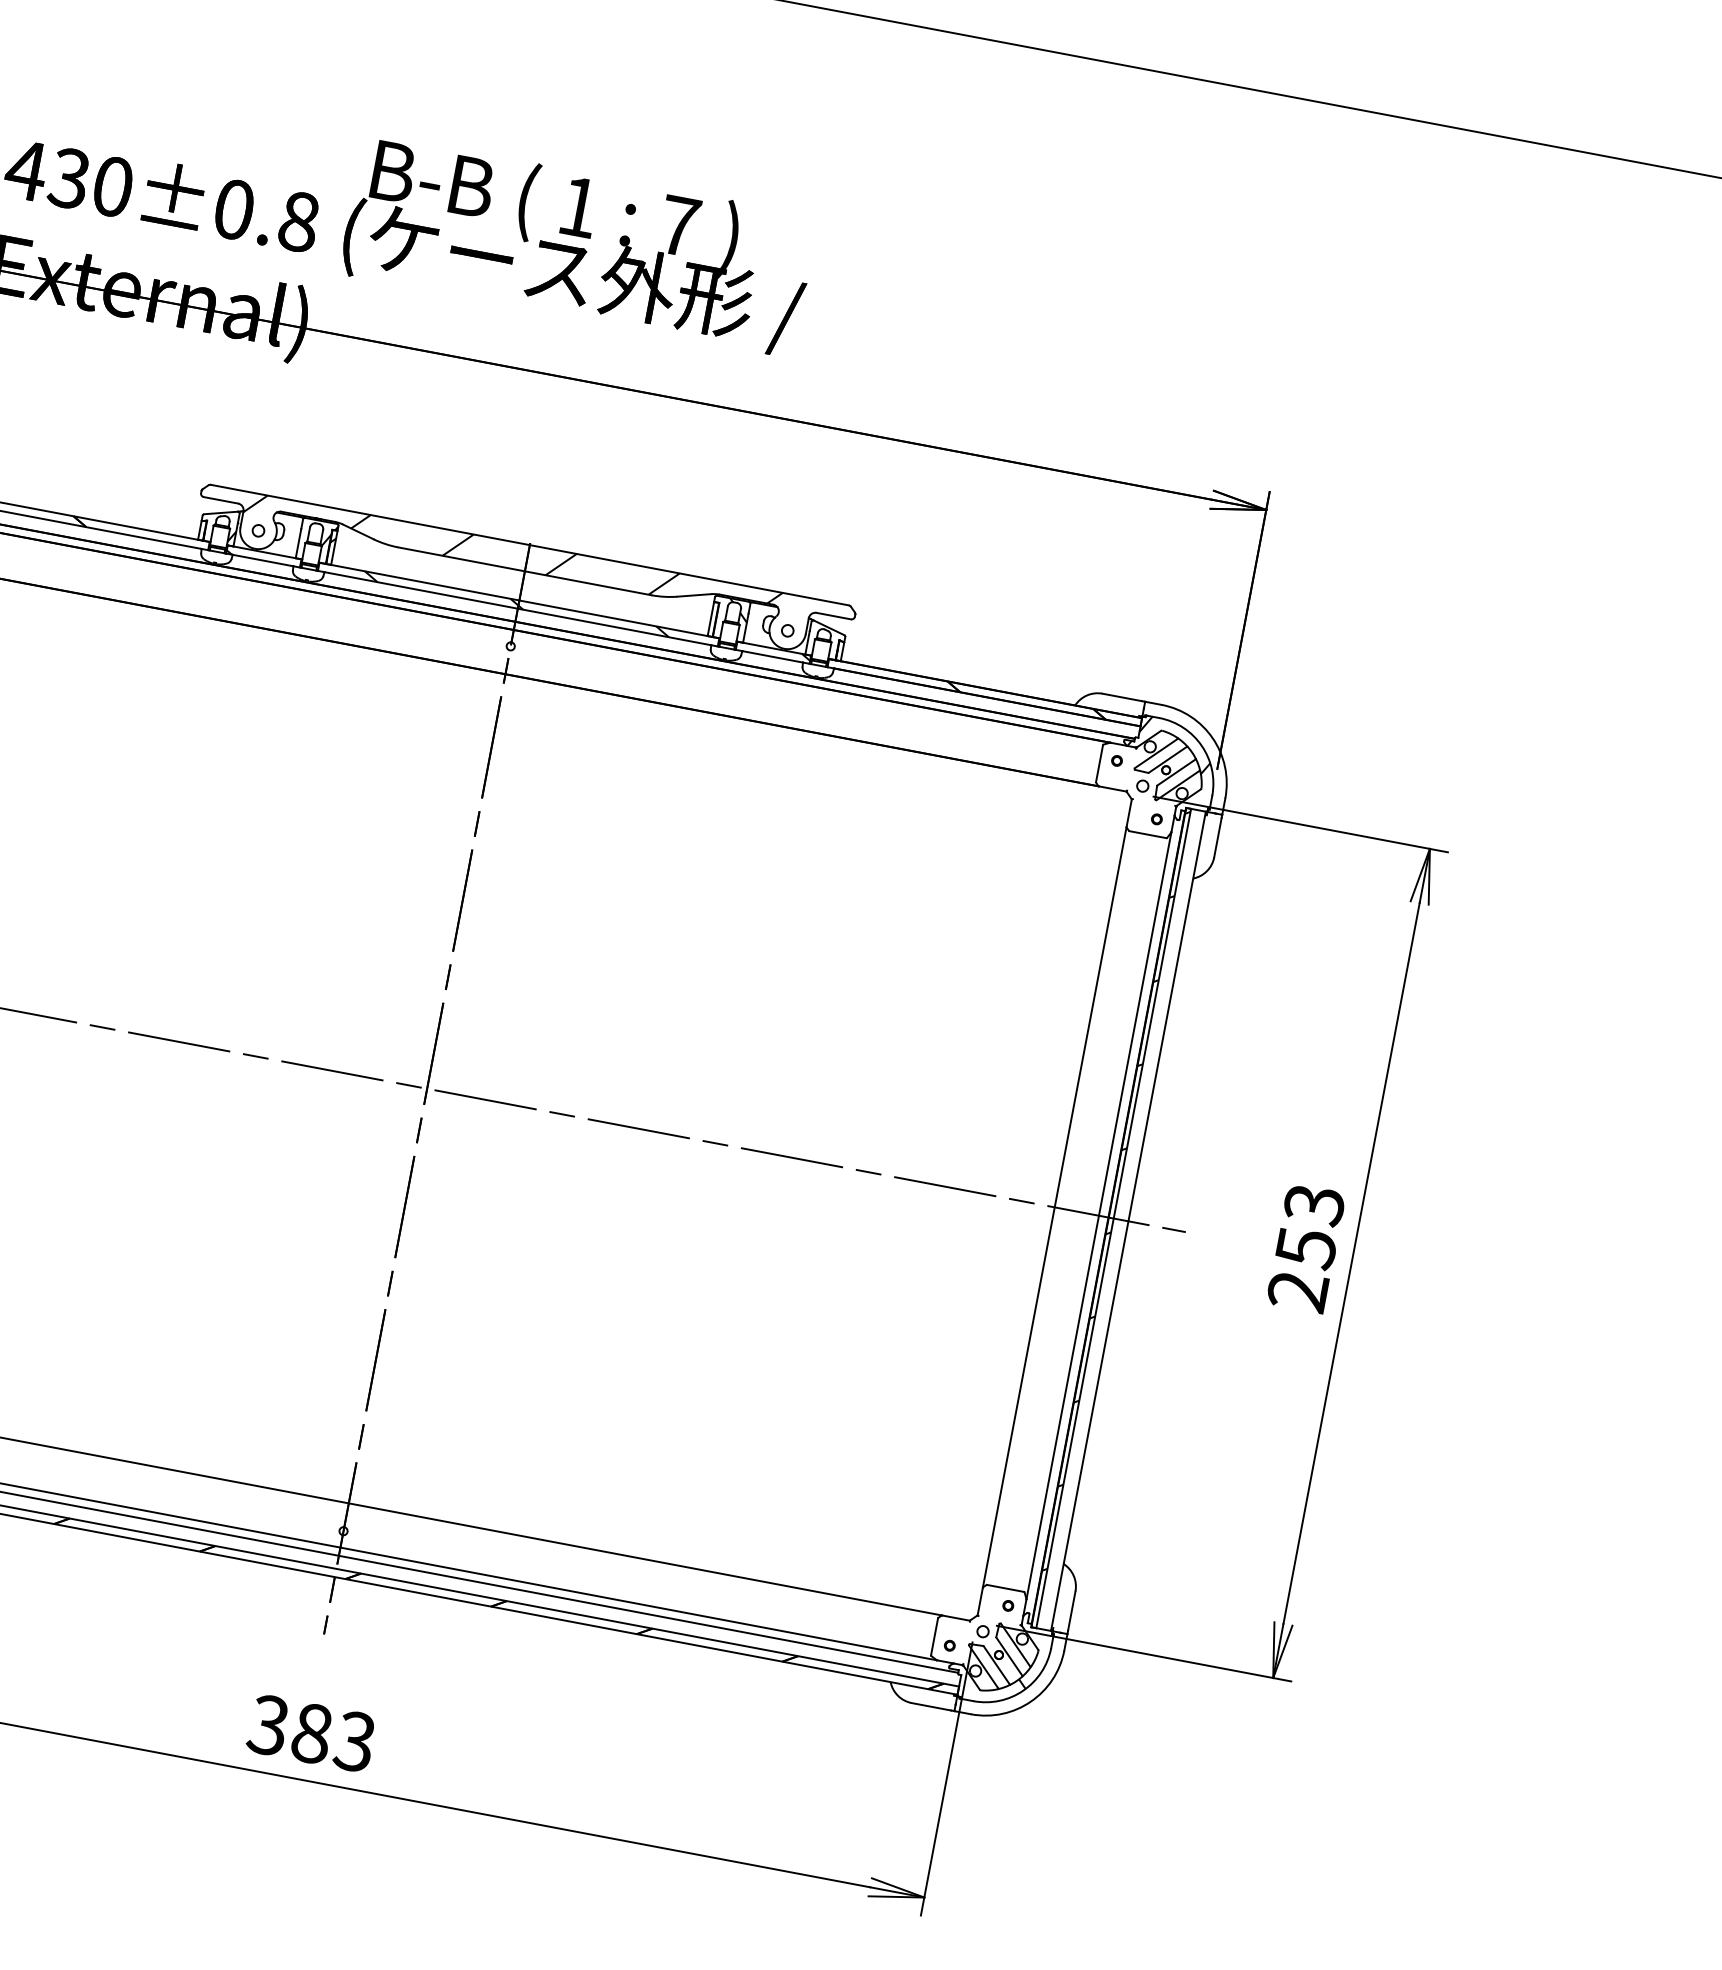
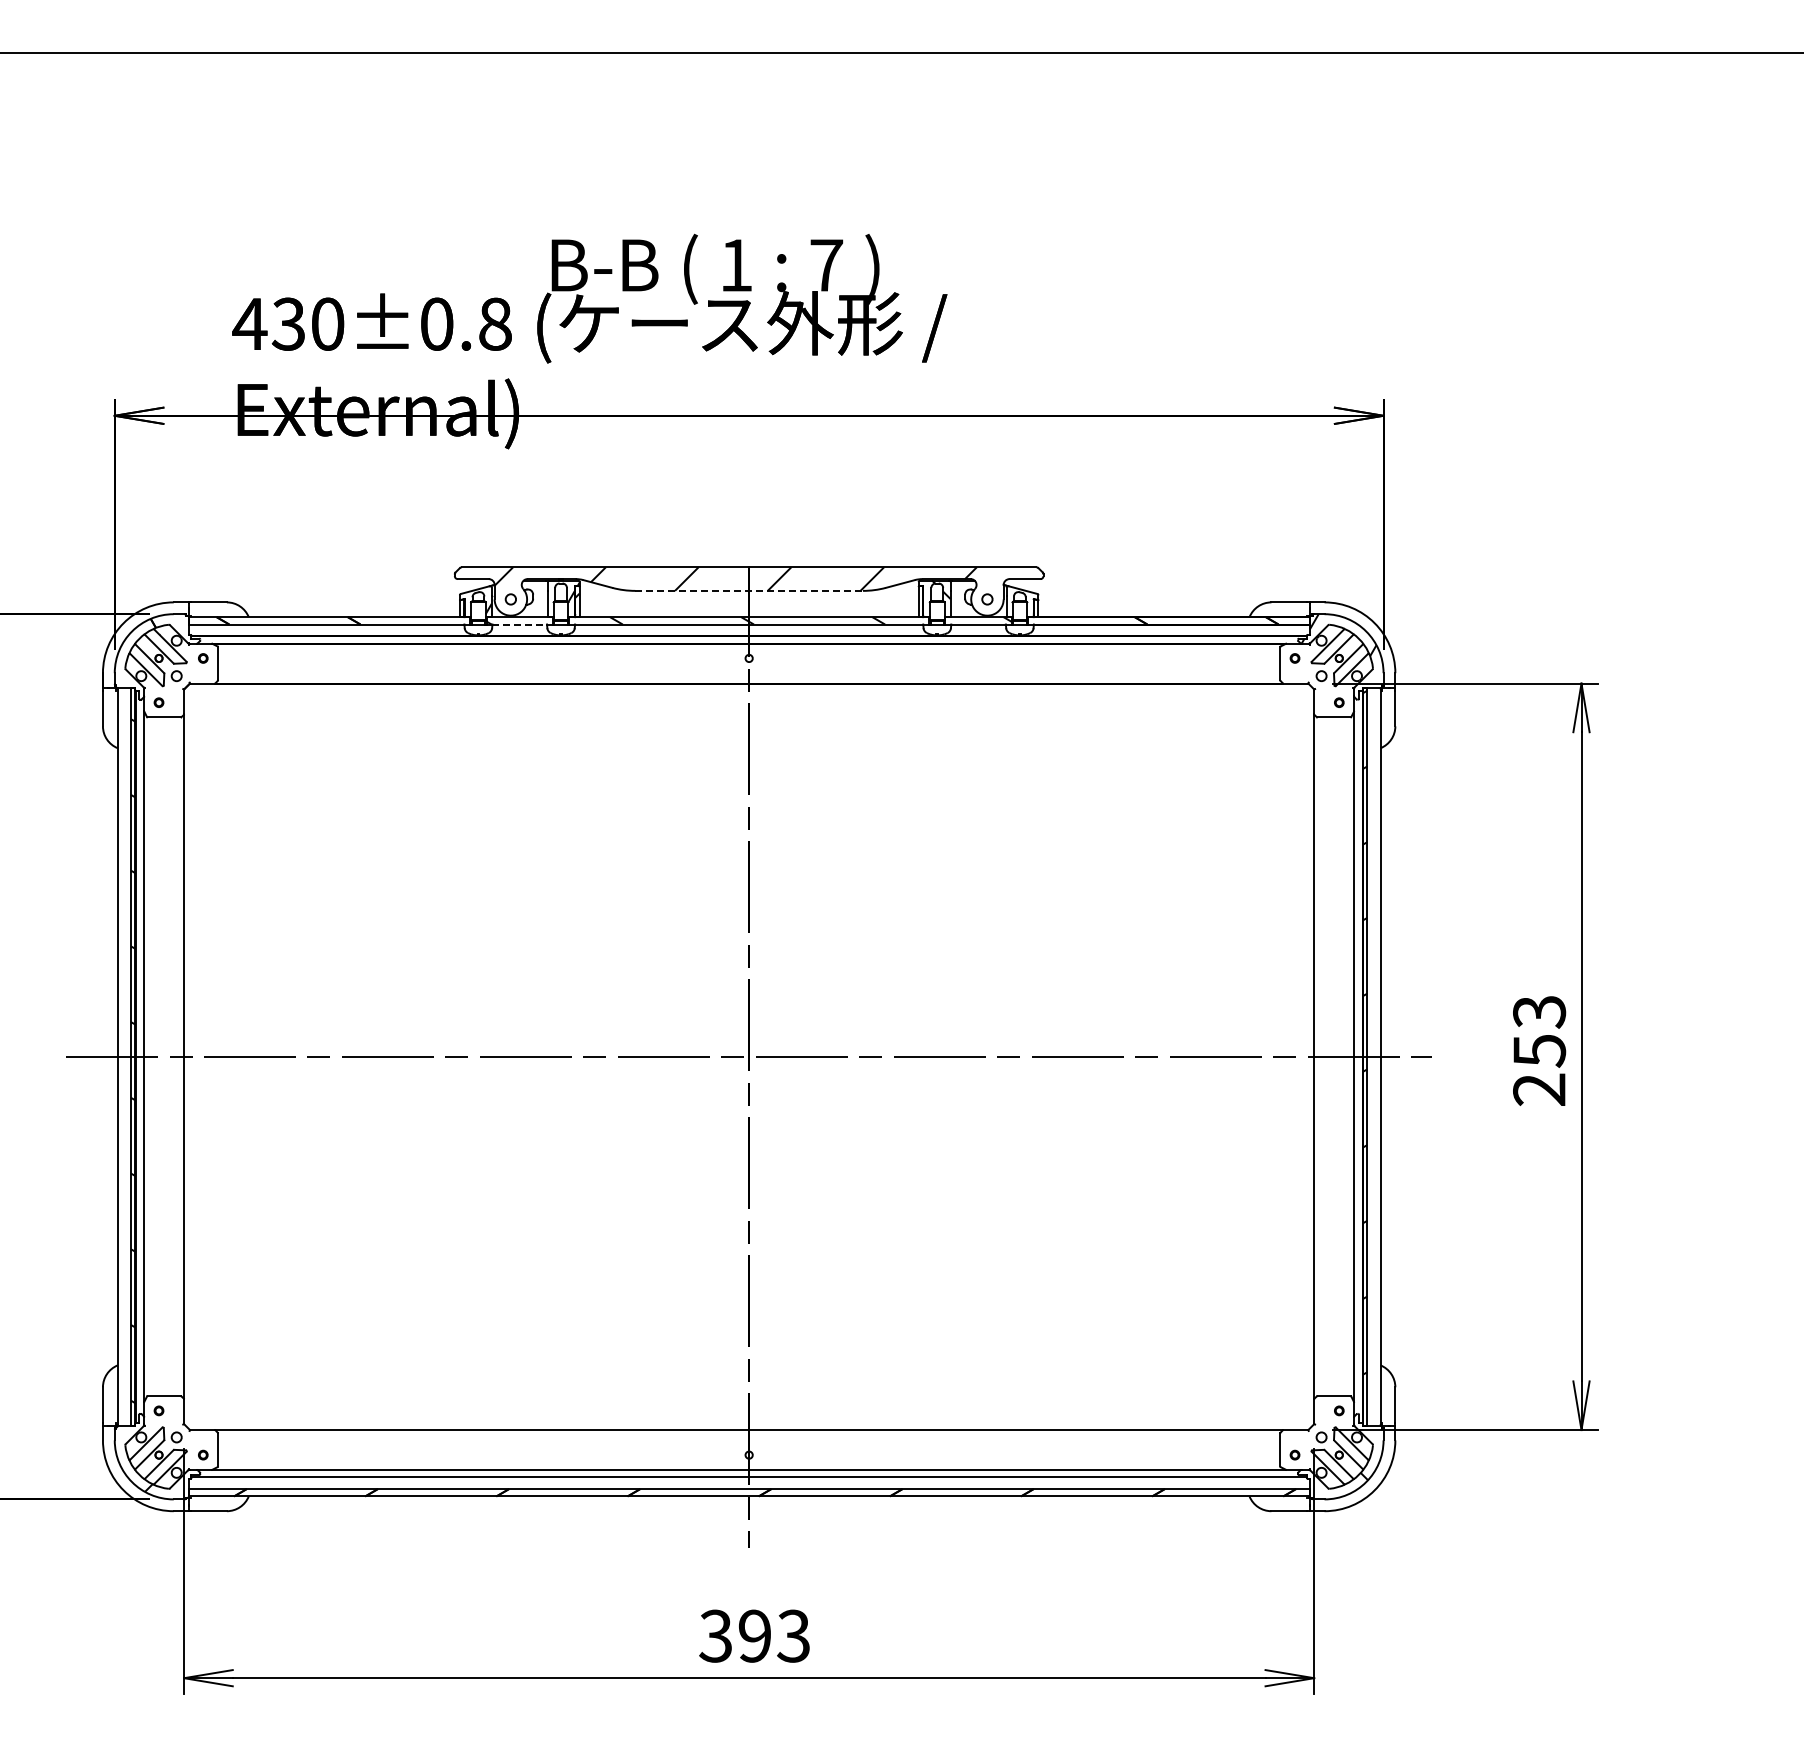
line: (263, 560) -> (520, 624), solid -> dashed
line: (525, 570) -> (749, 590), solid -> dashed
text: (311, 1732) -> (754, 1635), 383 -> 393

